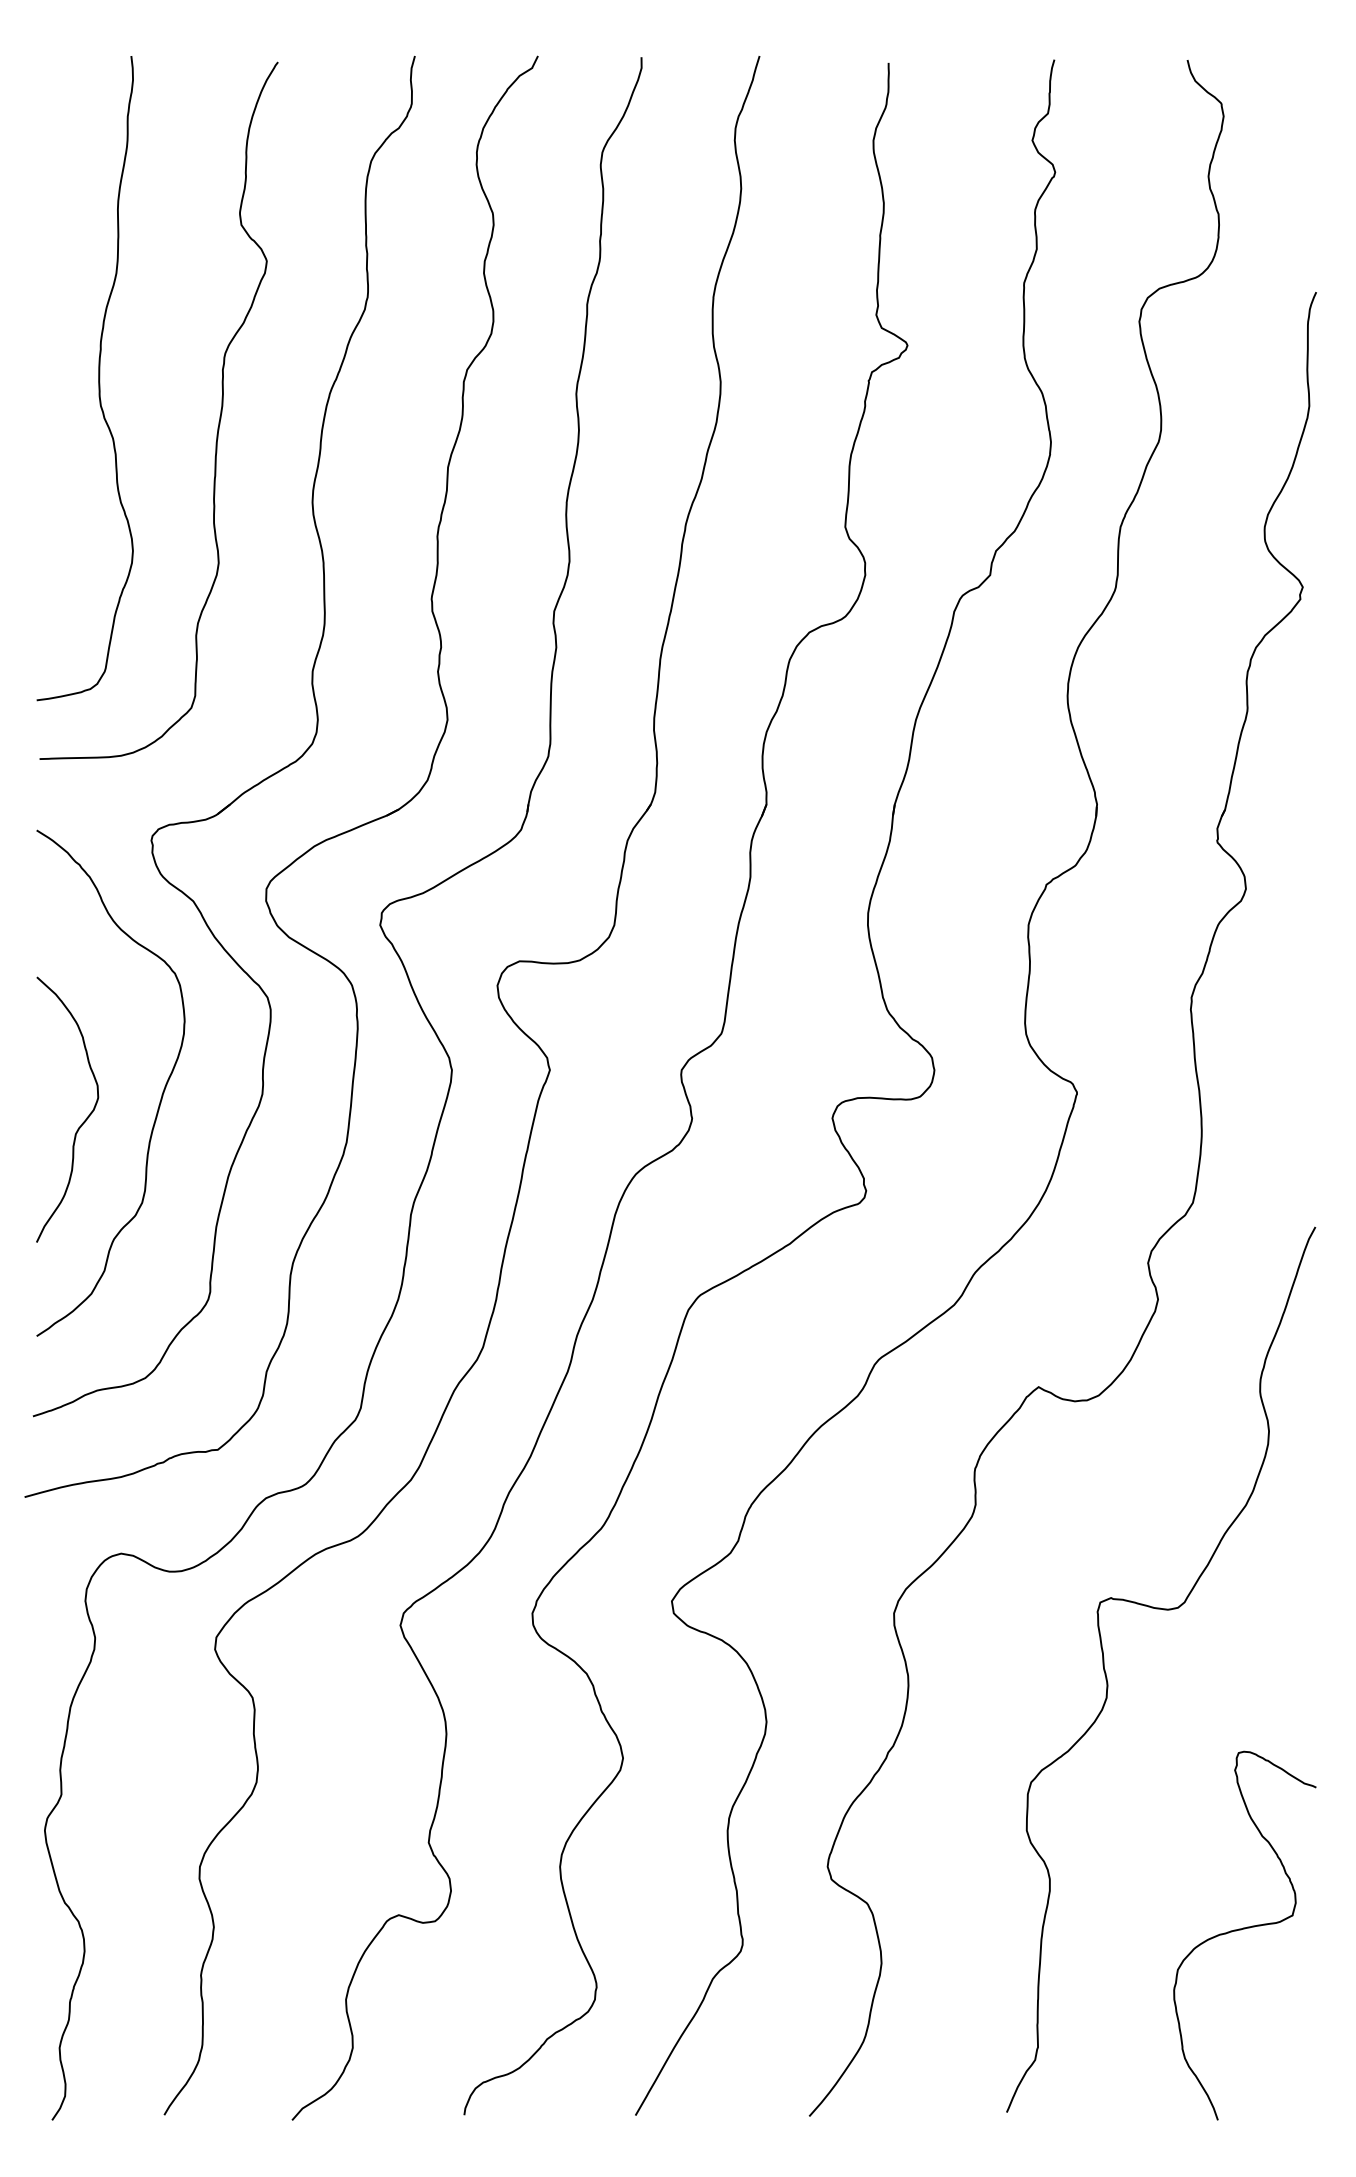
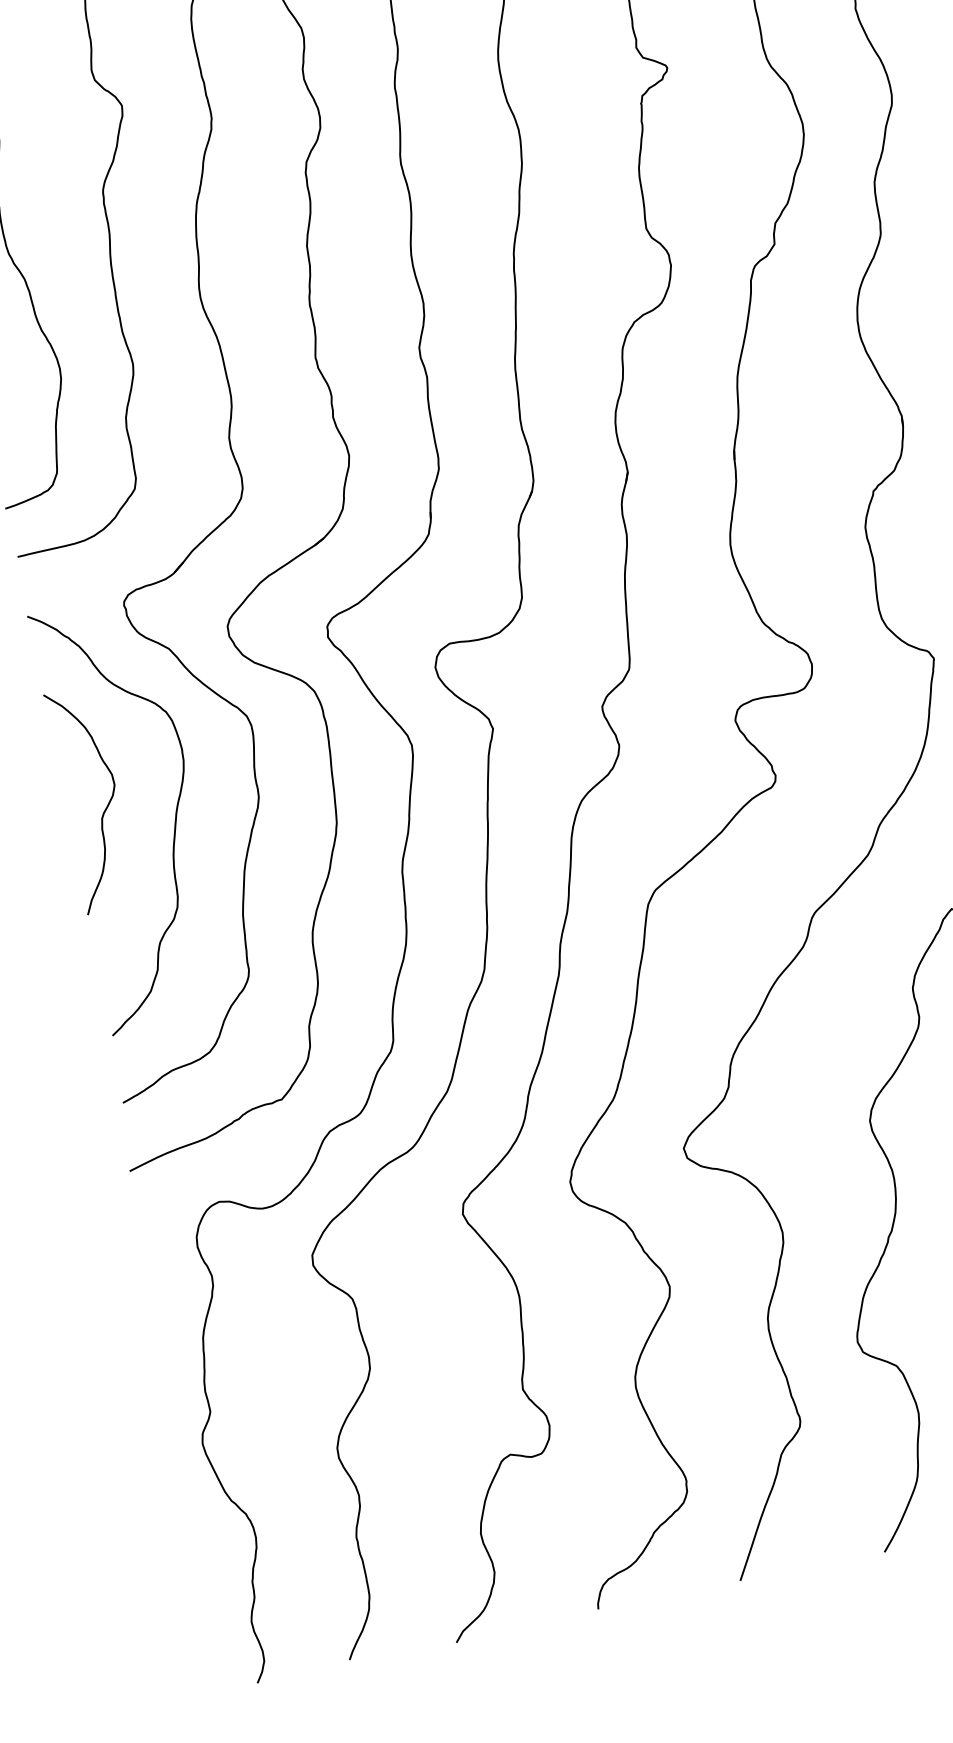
curve: (82, 1122) -> (105, 807), moved

